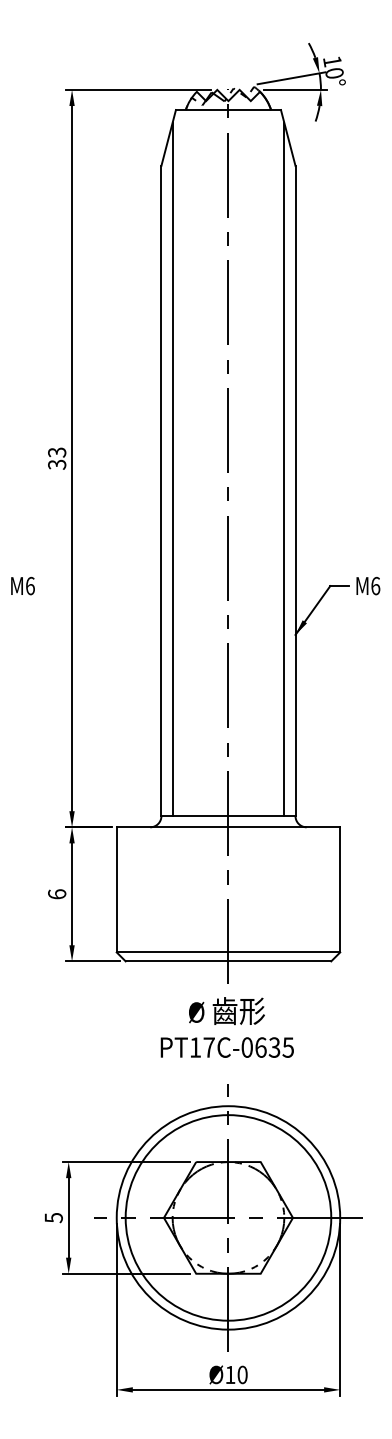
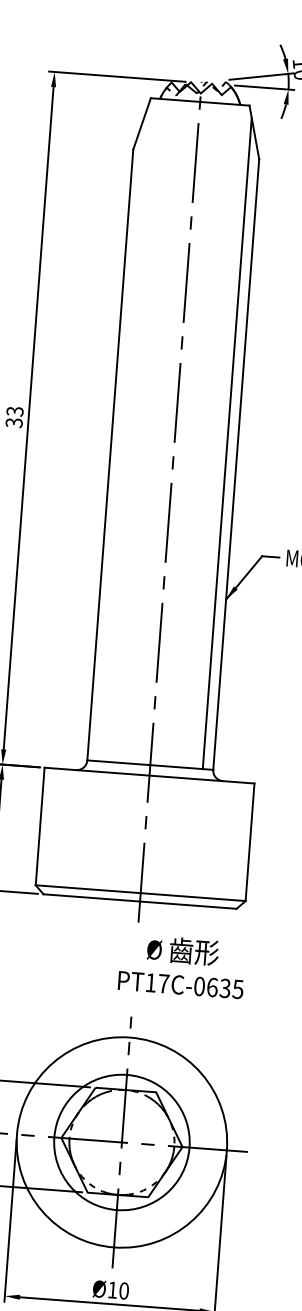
line: (172, 469) -> (122, 435), removed
text: (226, 1027) -> (181, 966), moved
circle: (228, 1217) -> (122, 1142), size x0.7

